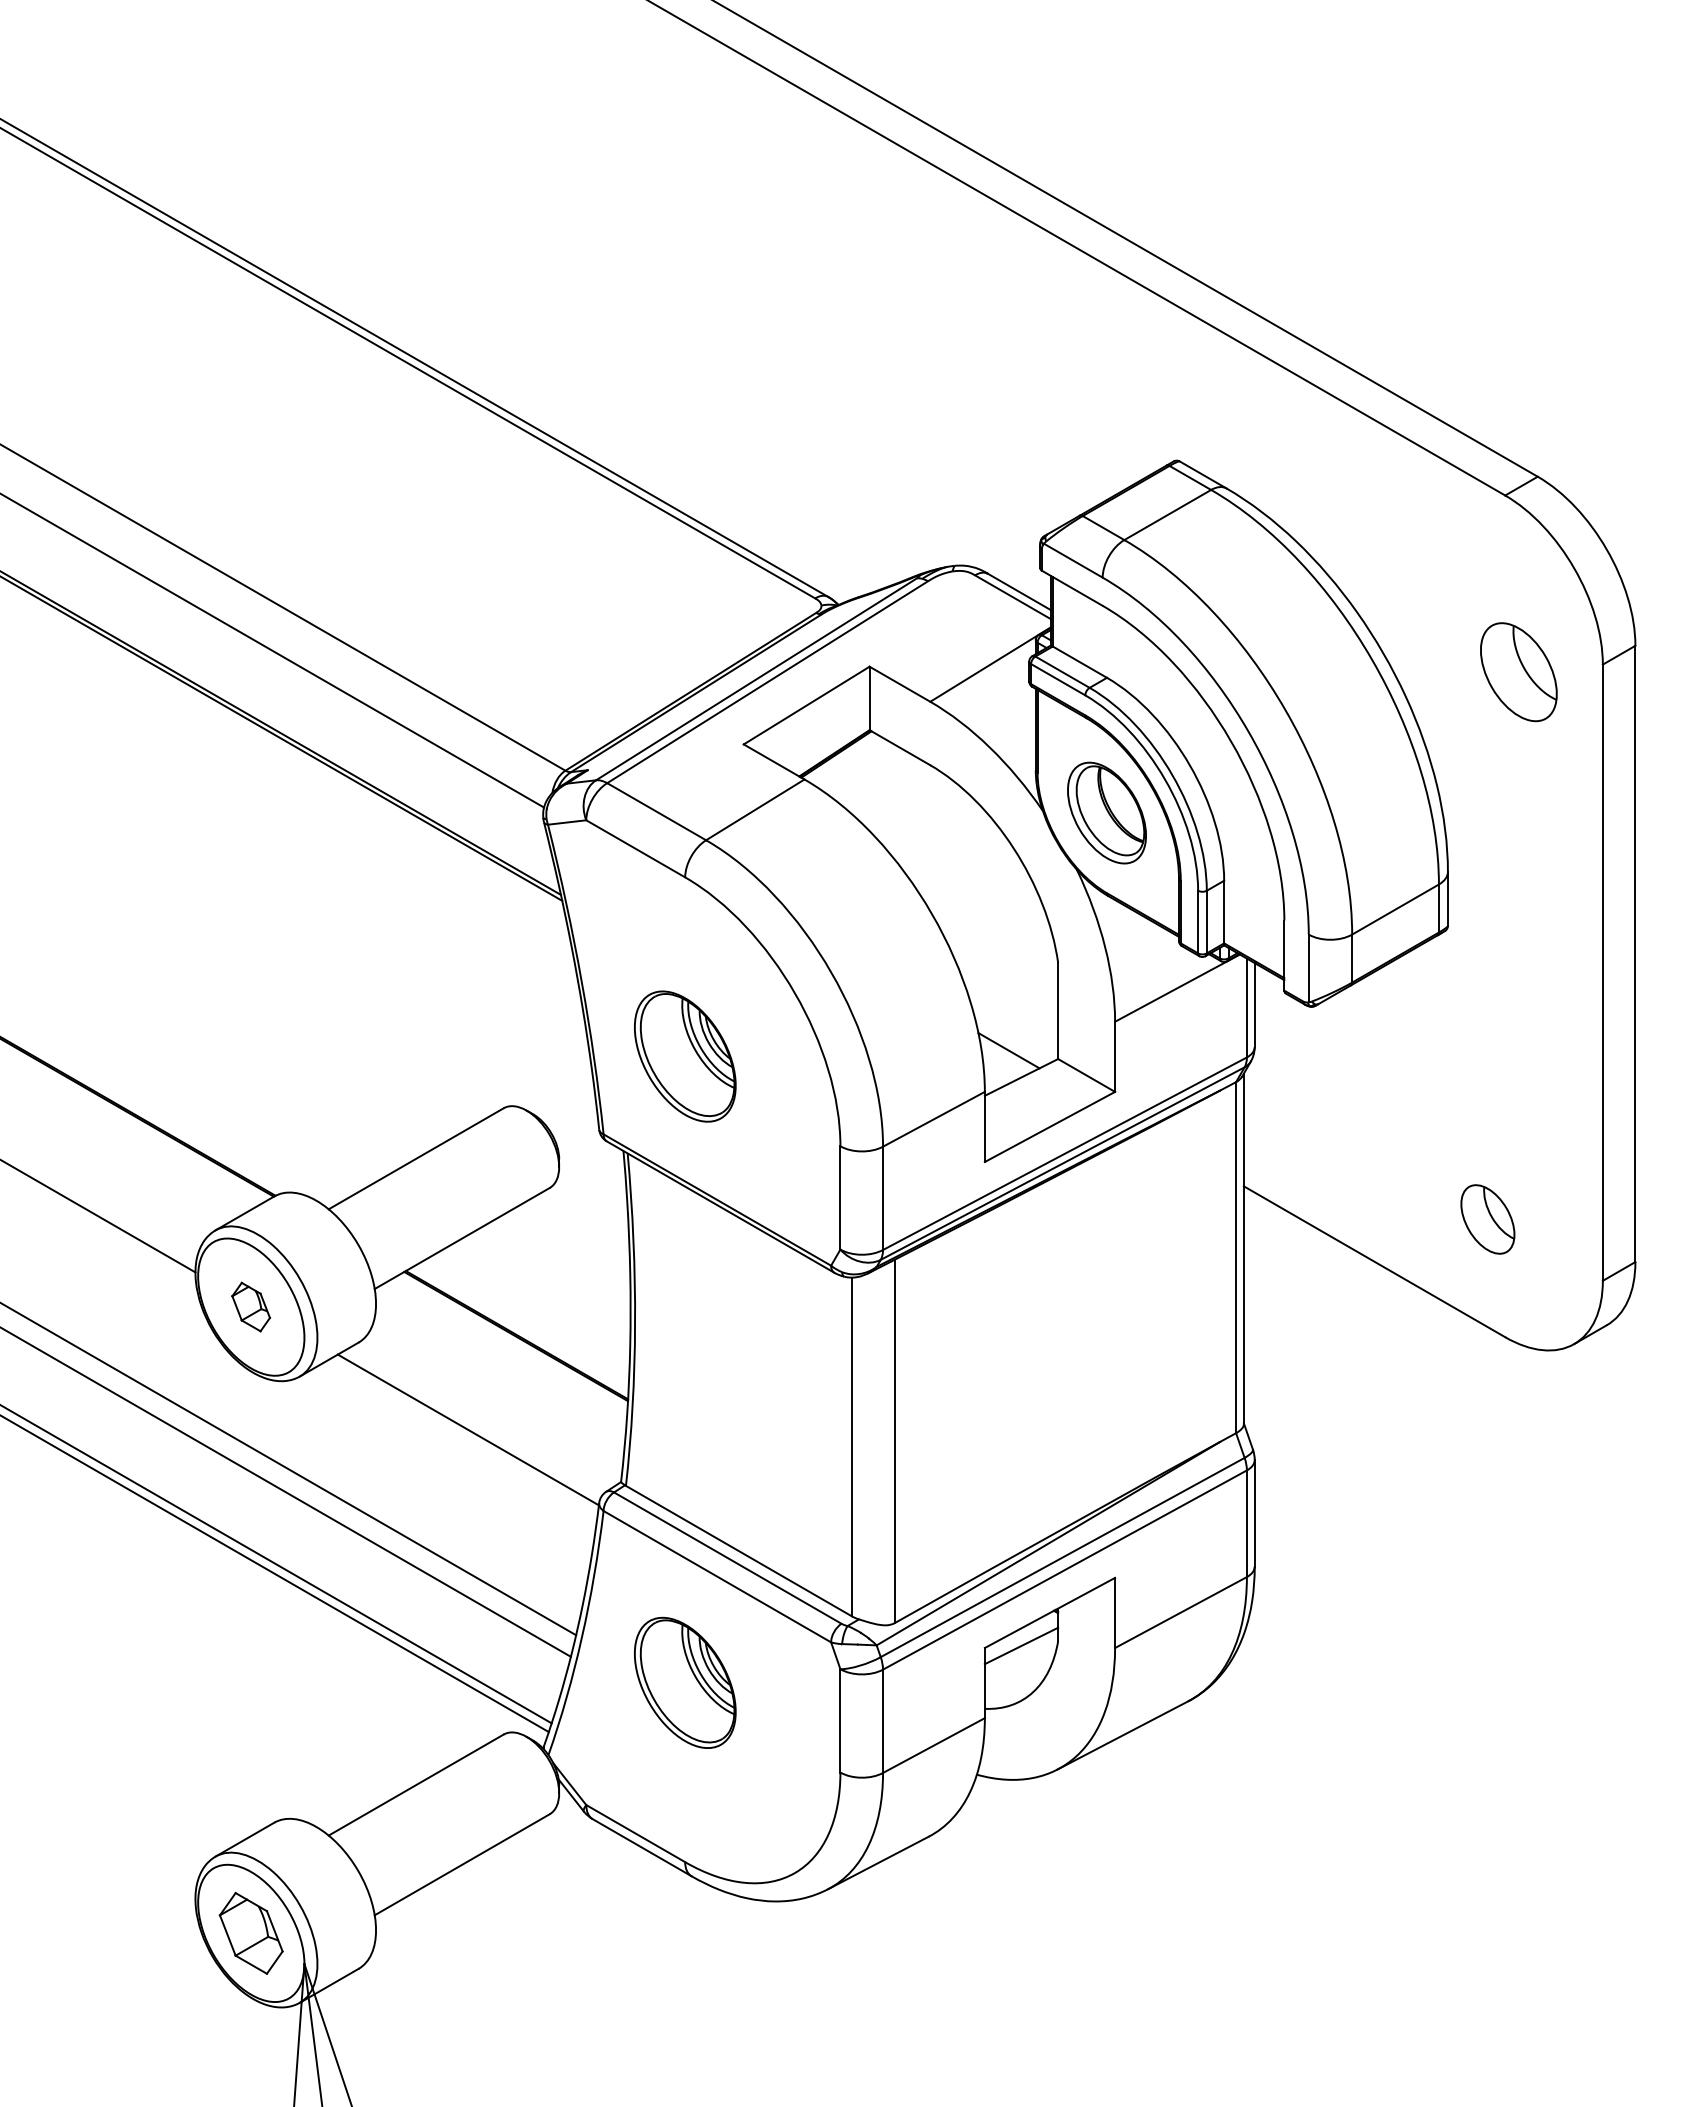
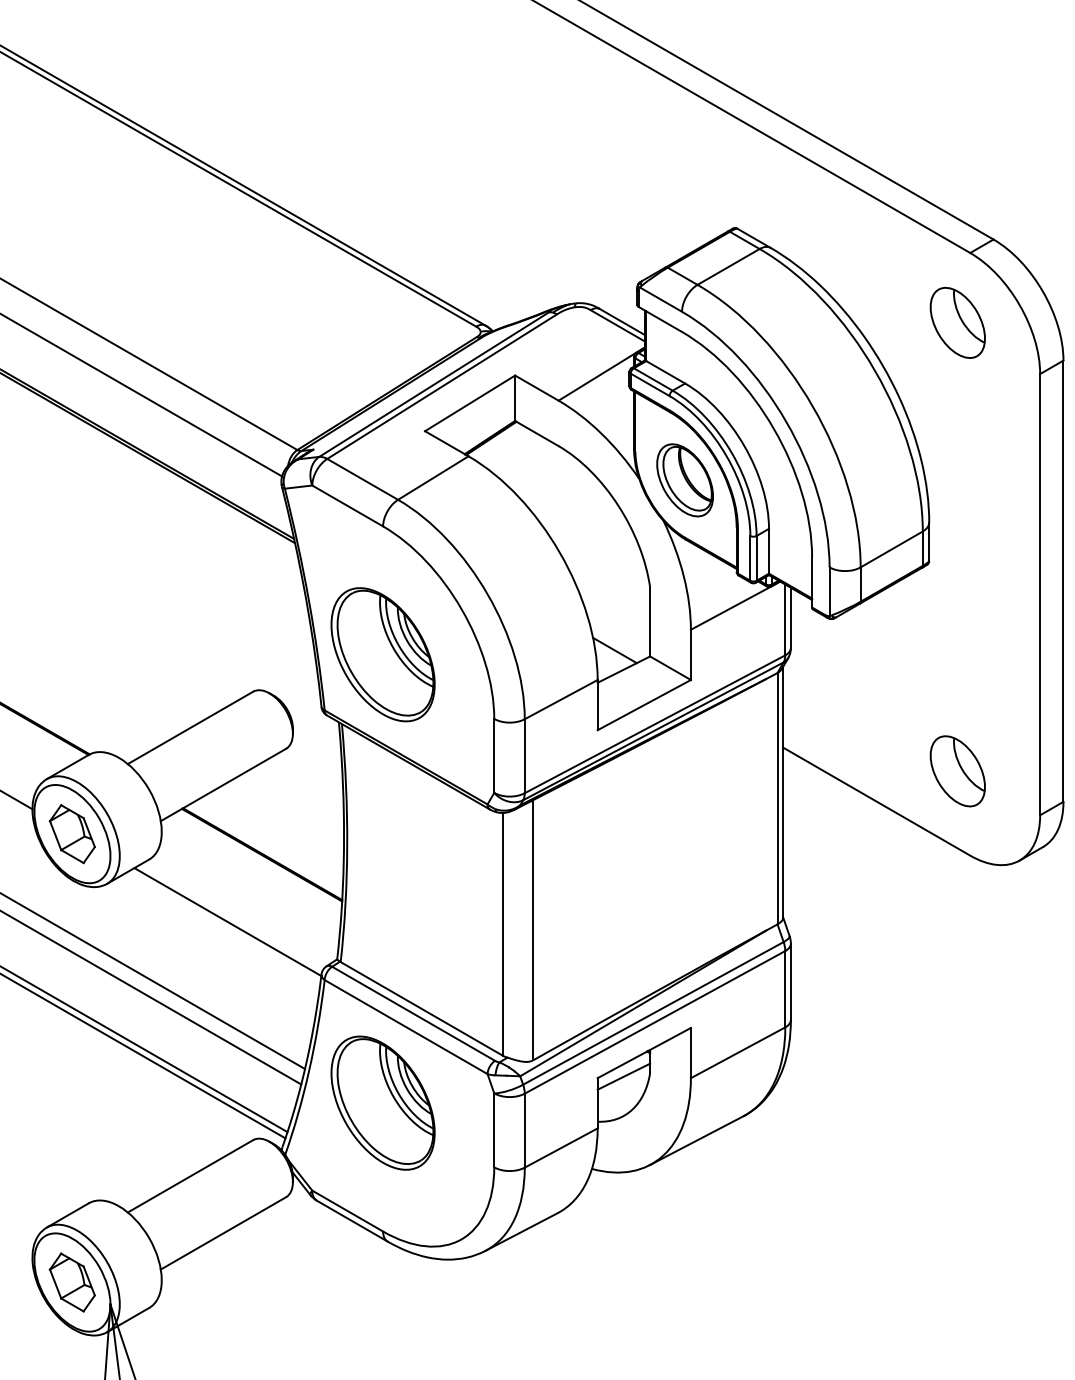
part: (1518, 672) -> (957, 323), moved
part: (685, 1056) -> (383, 654), size x1.43
part: (1487, 1219) -> (957, 771), size x1.43
part: (250, 1306) -> (71, 833), size x1.67
part: (685, 1682) -> (383, 1102), size x1.43

